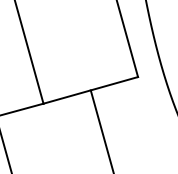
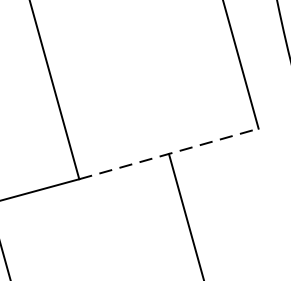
line: (91, 90) -> (170, 154), solid -> dashed

